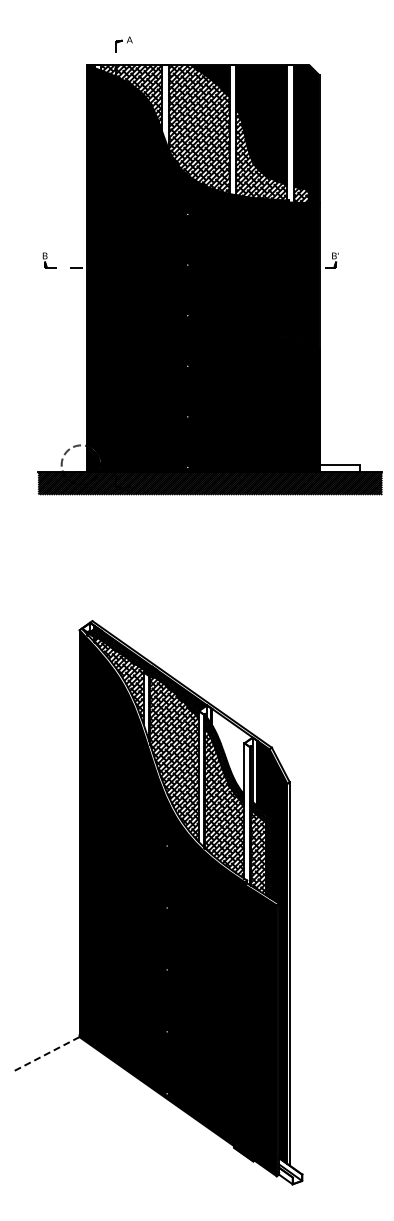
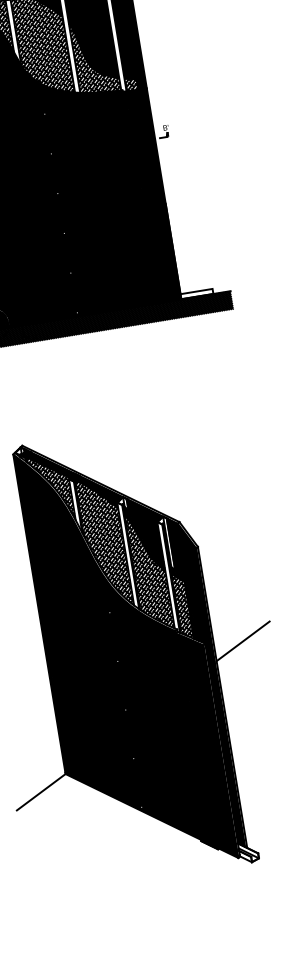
fill: (232, 751) -> (149, 530), added
line: (326, 908) -> (243, 641), added
line: (45, 1054) -> (41, 792), dashed -> solid

